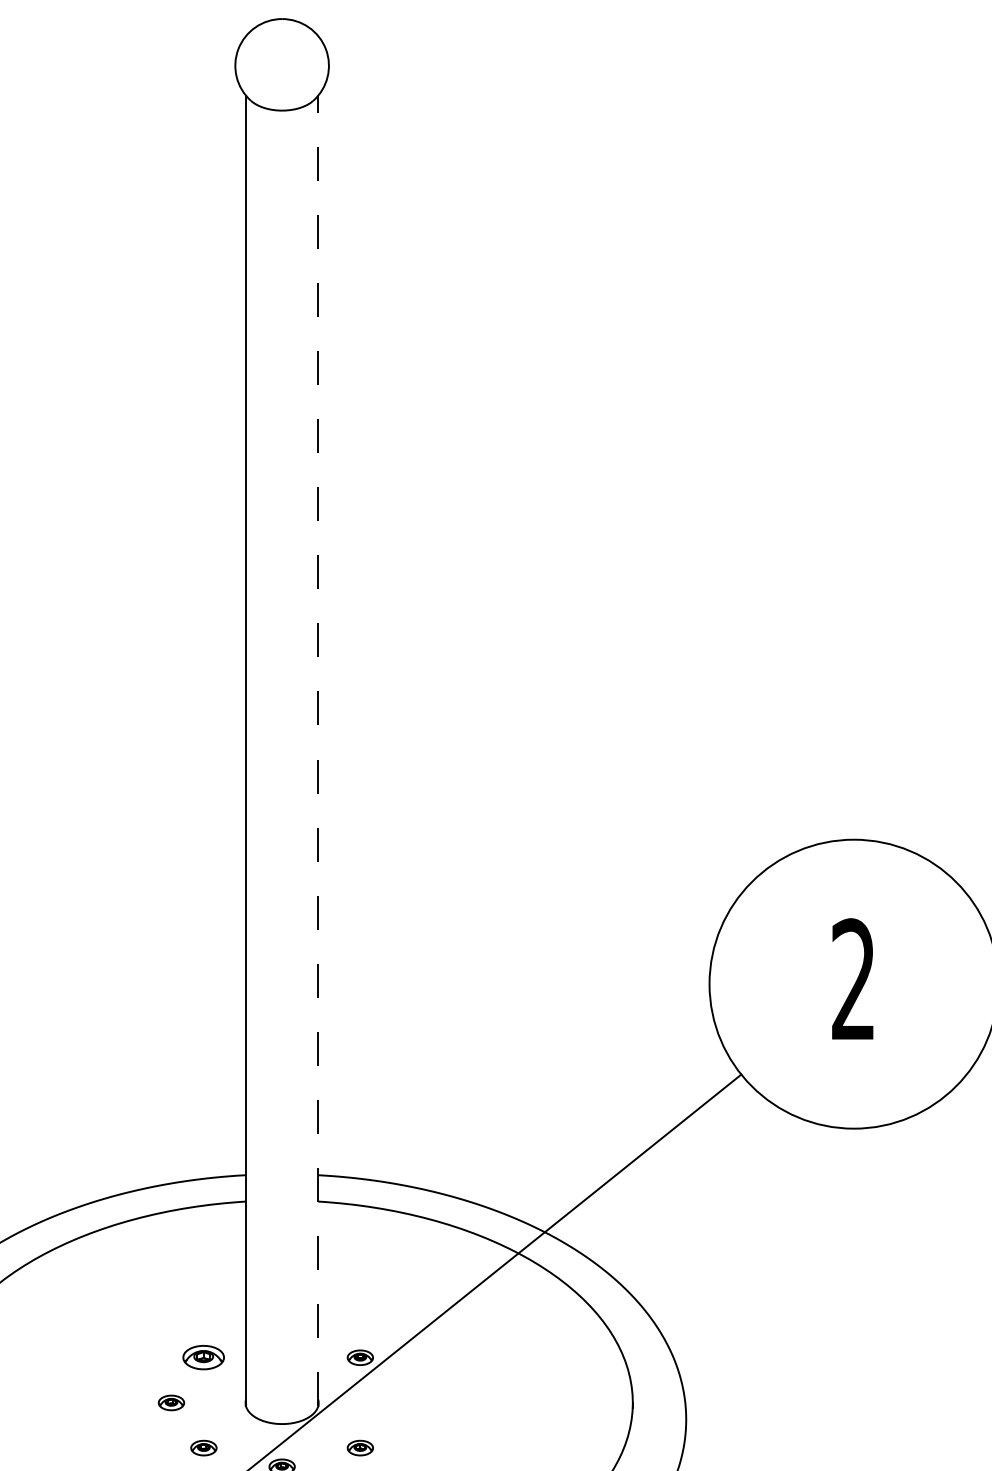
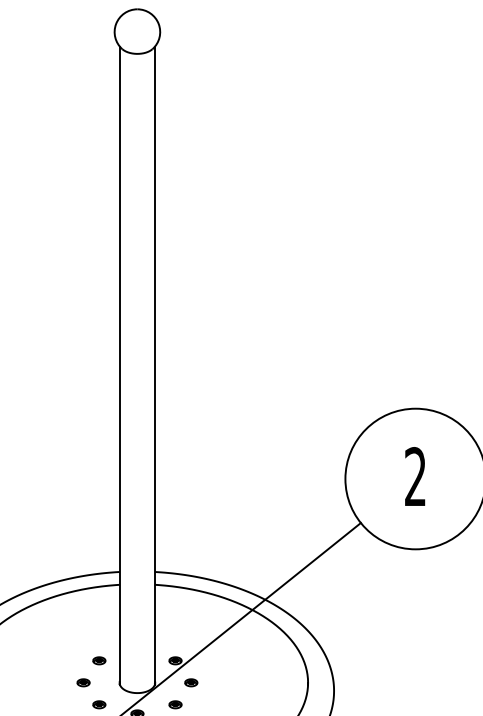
line: (317, 750) -> (154, 365), dashed -> solid
part: (204, 1357) -> (99, 660), size x0.62
part: (393, 1402) -> (191, 682), added

